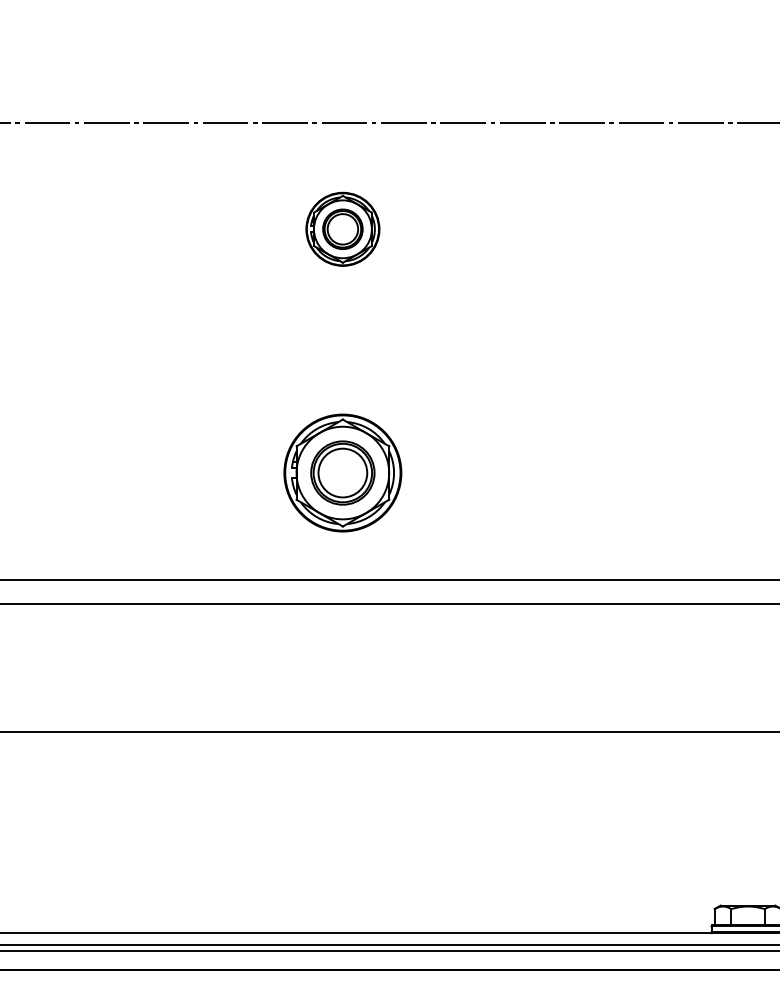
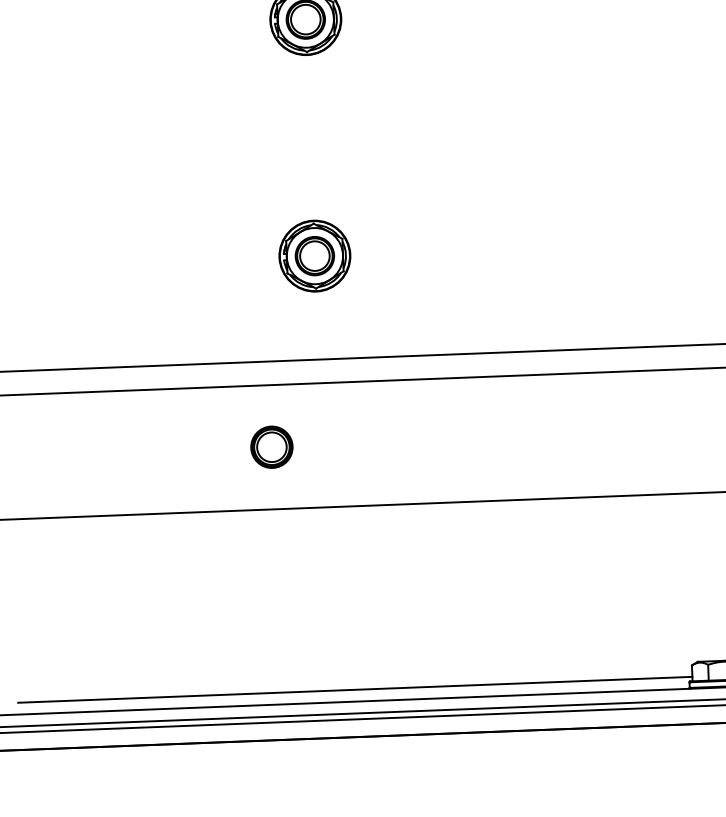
part: (342, 472) -> (314, 255), size x0.62
part: (290, 667) -> (271, 446), added
line: (366, 920) -> (354, 689), added

